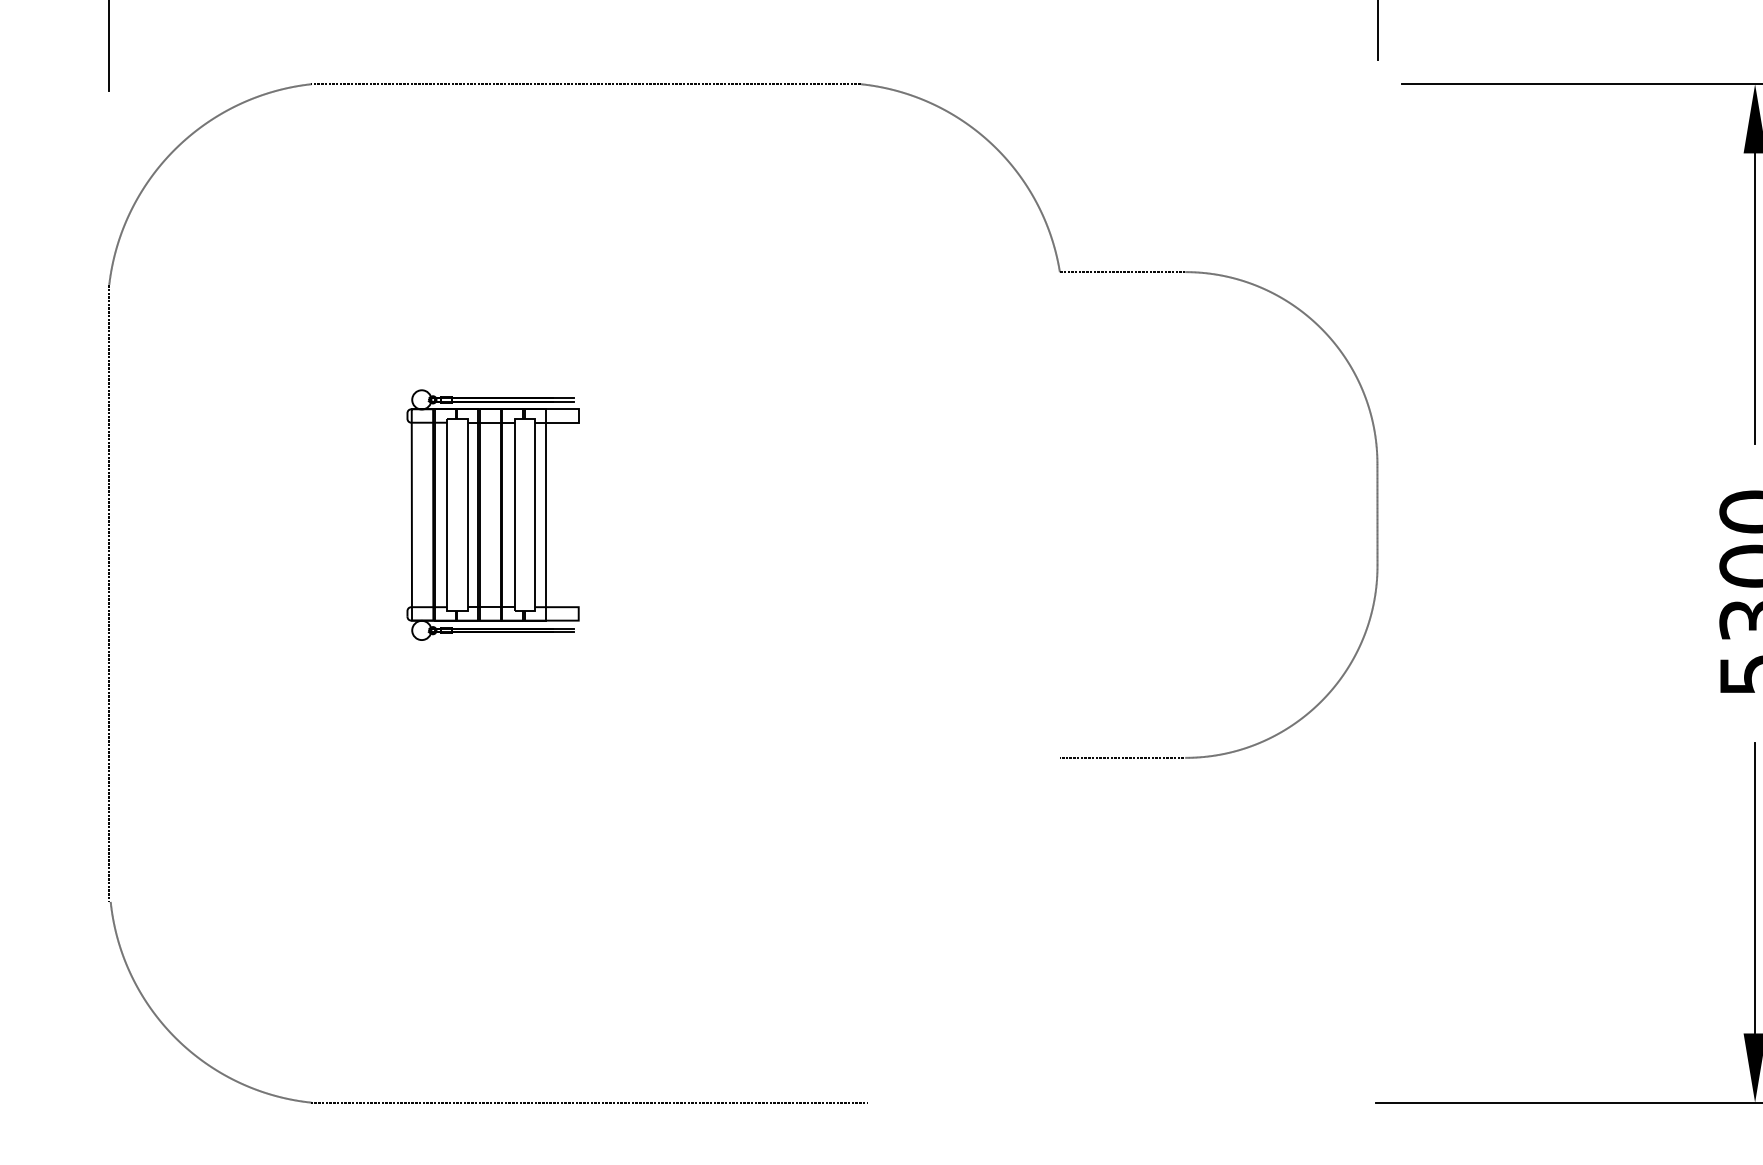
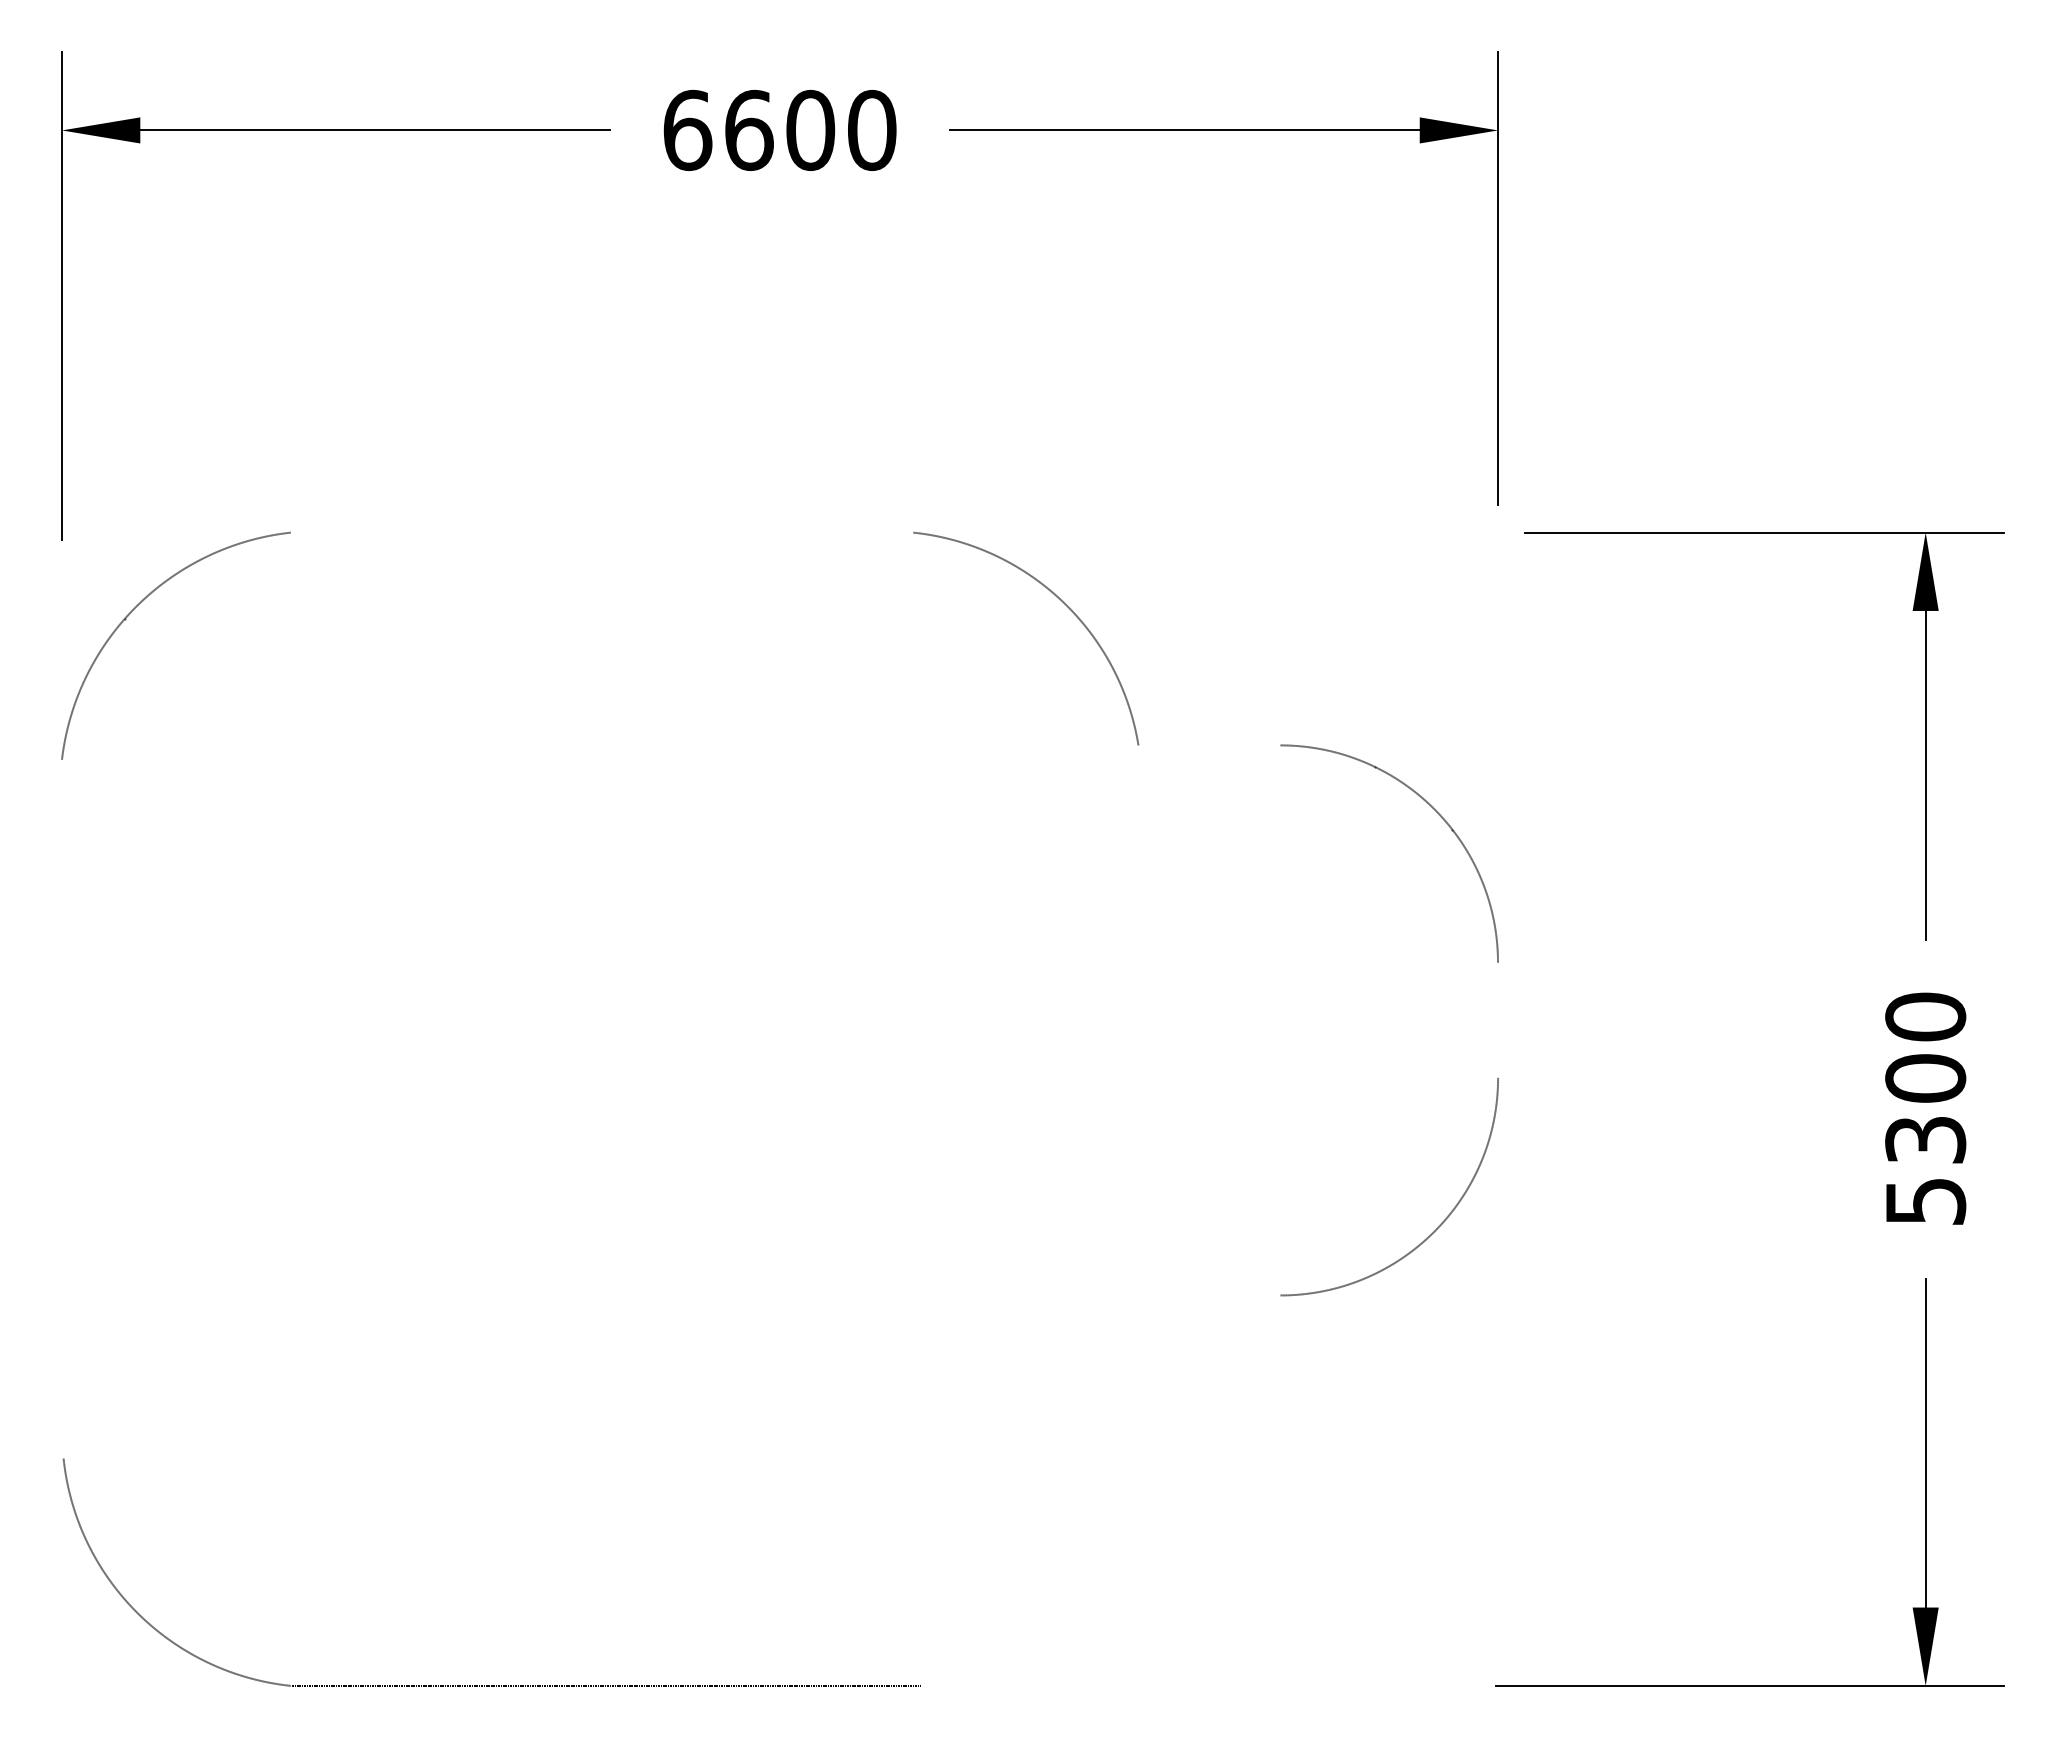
line: (585, 84) -> (601, 532), removed
line: (1122, 272) -> (1209, 745), removed
line: (1377, 514) -> (1498, 1019), removed
part: (492, 515) -> (496, 1020), removed
line: (108, 592) -> (61, 1108), removed
line: (1122, 757) -> (1209, 1295), removed

